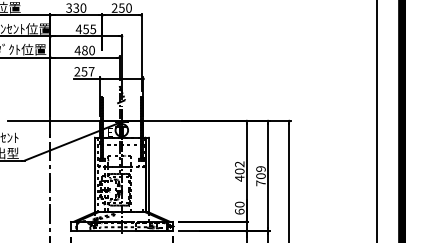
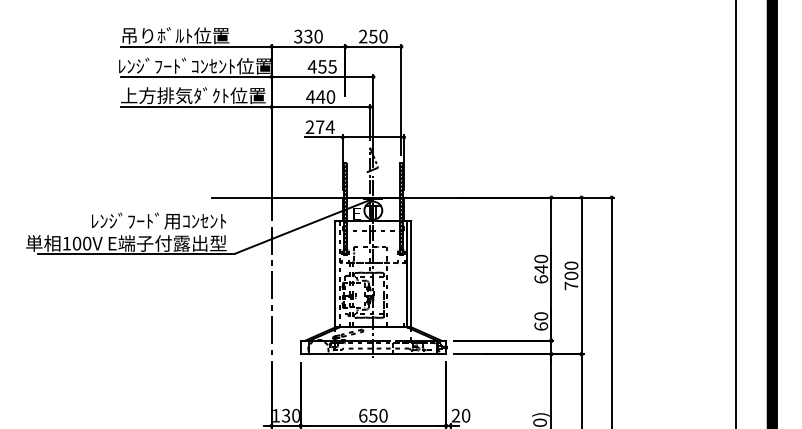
text: (84, 50) -> (320, 96), 480 -> 440
text: (87, 71) -> (324, 127), 257 -> 274
text: (261, 168) -> (571, 265), 709 -> 700
text: (239, 170) -> (541, 268), 402 -> 640

